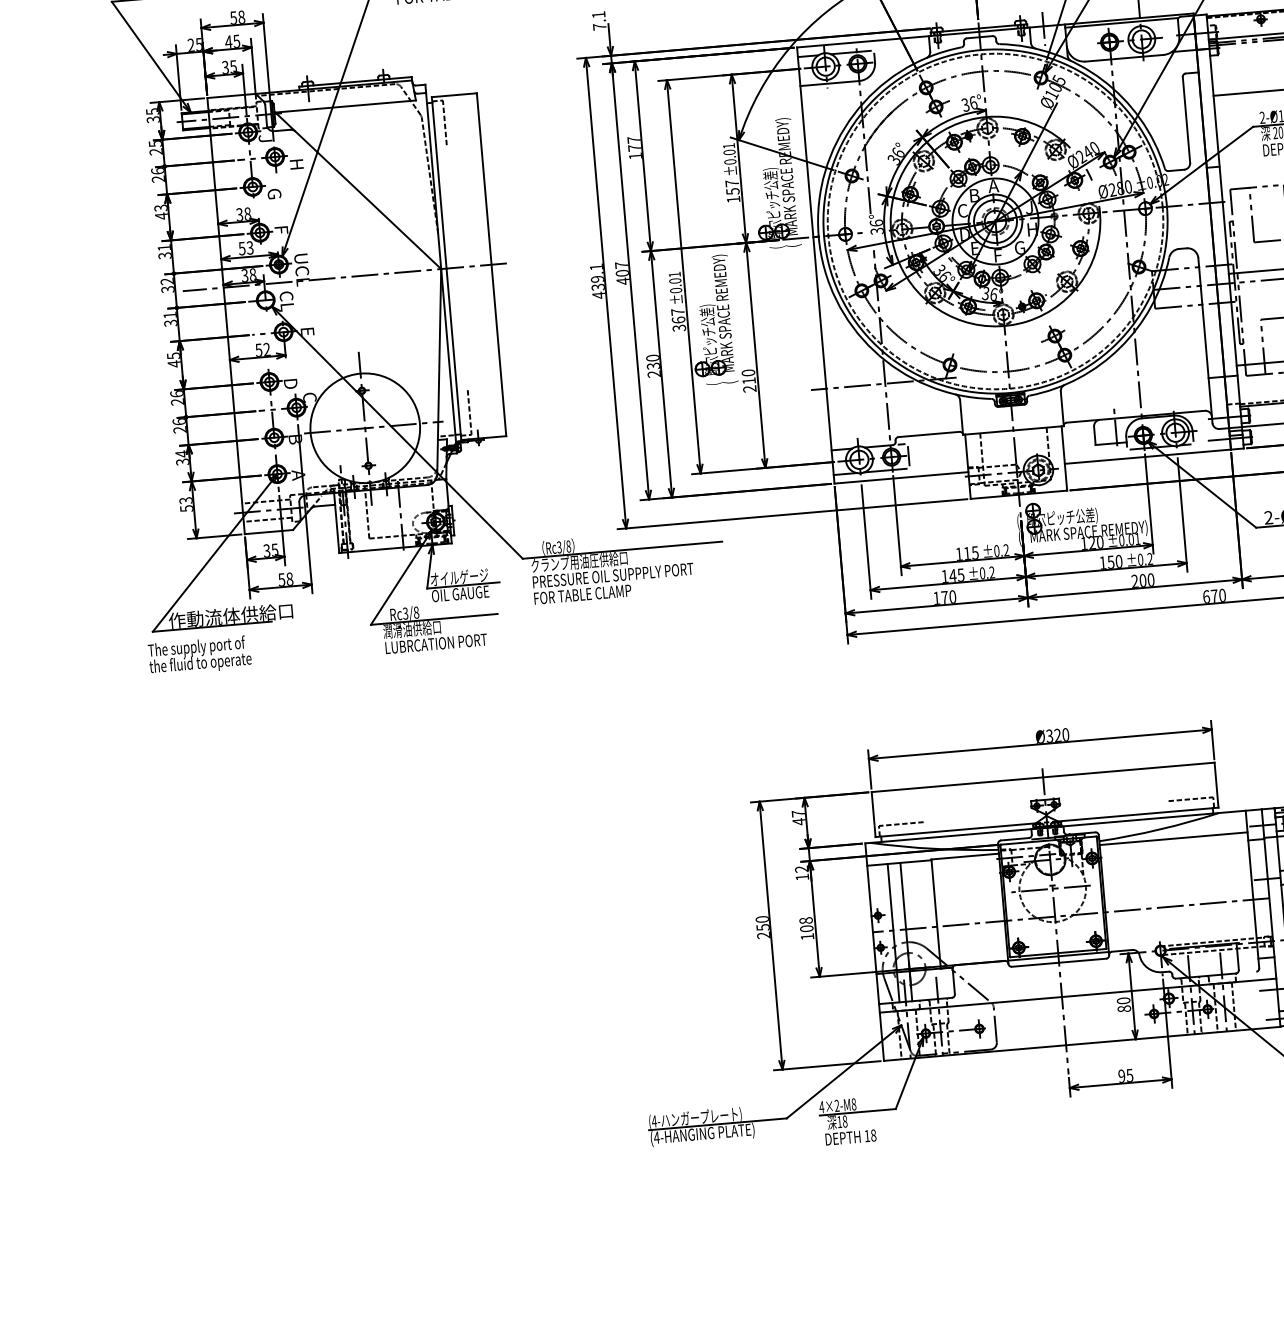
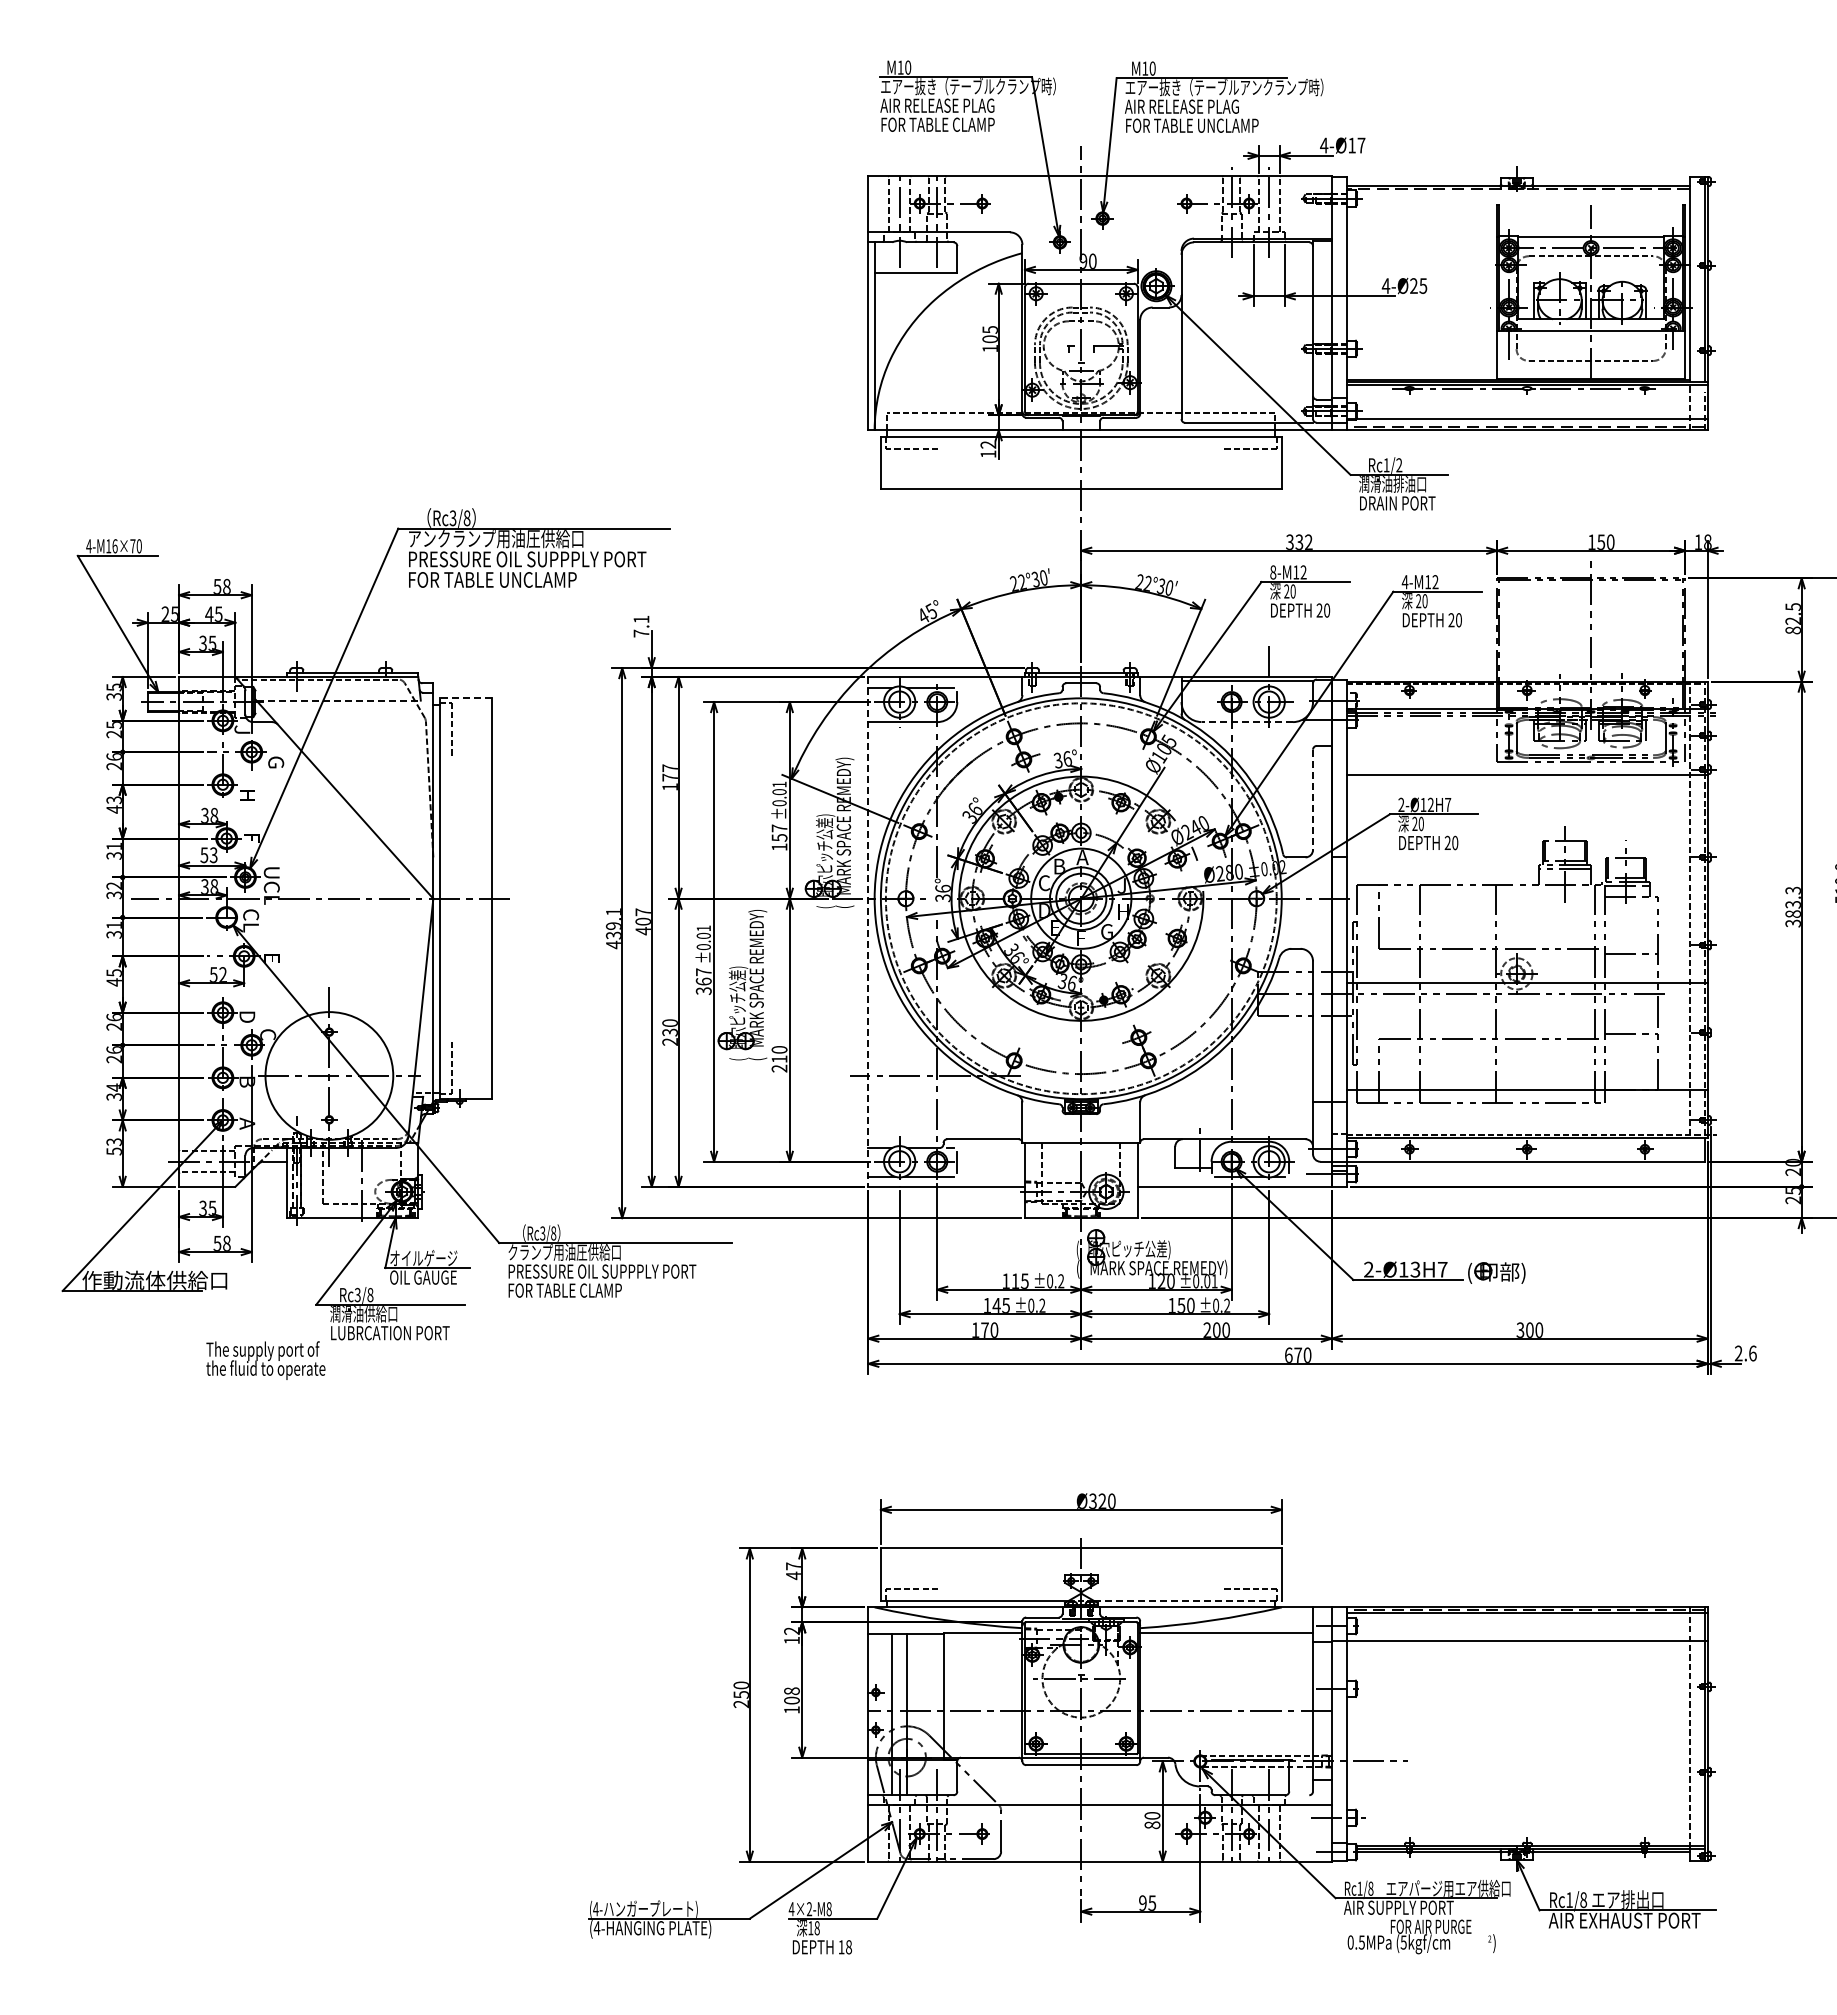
line: (1043, 29) -> (1156, 680), removed
line: (1124, 58) -> (1247, 722), solid -> dashed
line: (454, 95) -> (465, 698), solid -> dashed
line: (346, 106) -> (339, 700), solid -> dashed
line: (1186, 120) -> (1313, 800), solid -> dashed
text: (297, 164) -> (276, 762), H -> G
text: (274, 193) -> (247, 794), G -> H
line: (815, 265) -> (868, 931), solid -> dashed
text: (199, 655) -> (265, 1360), moved
line: (1138, 814) -> (1188, 1601), solid -> dashed

